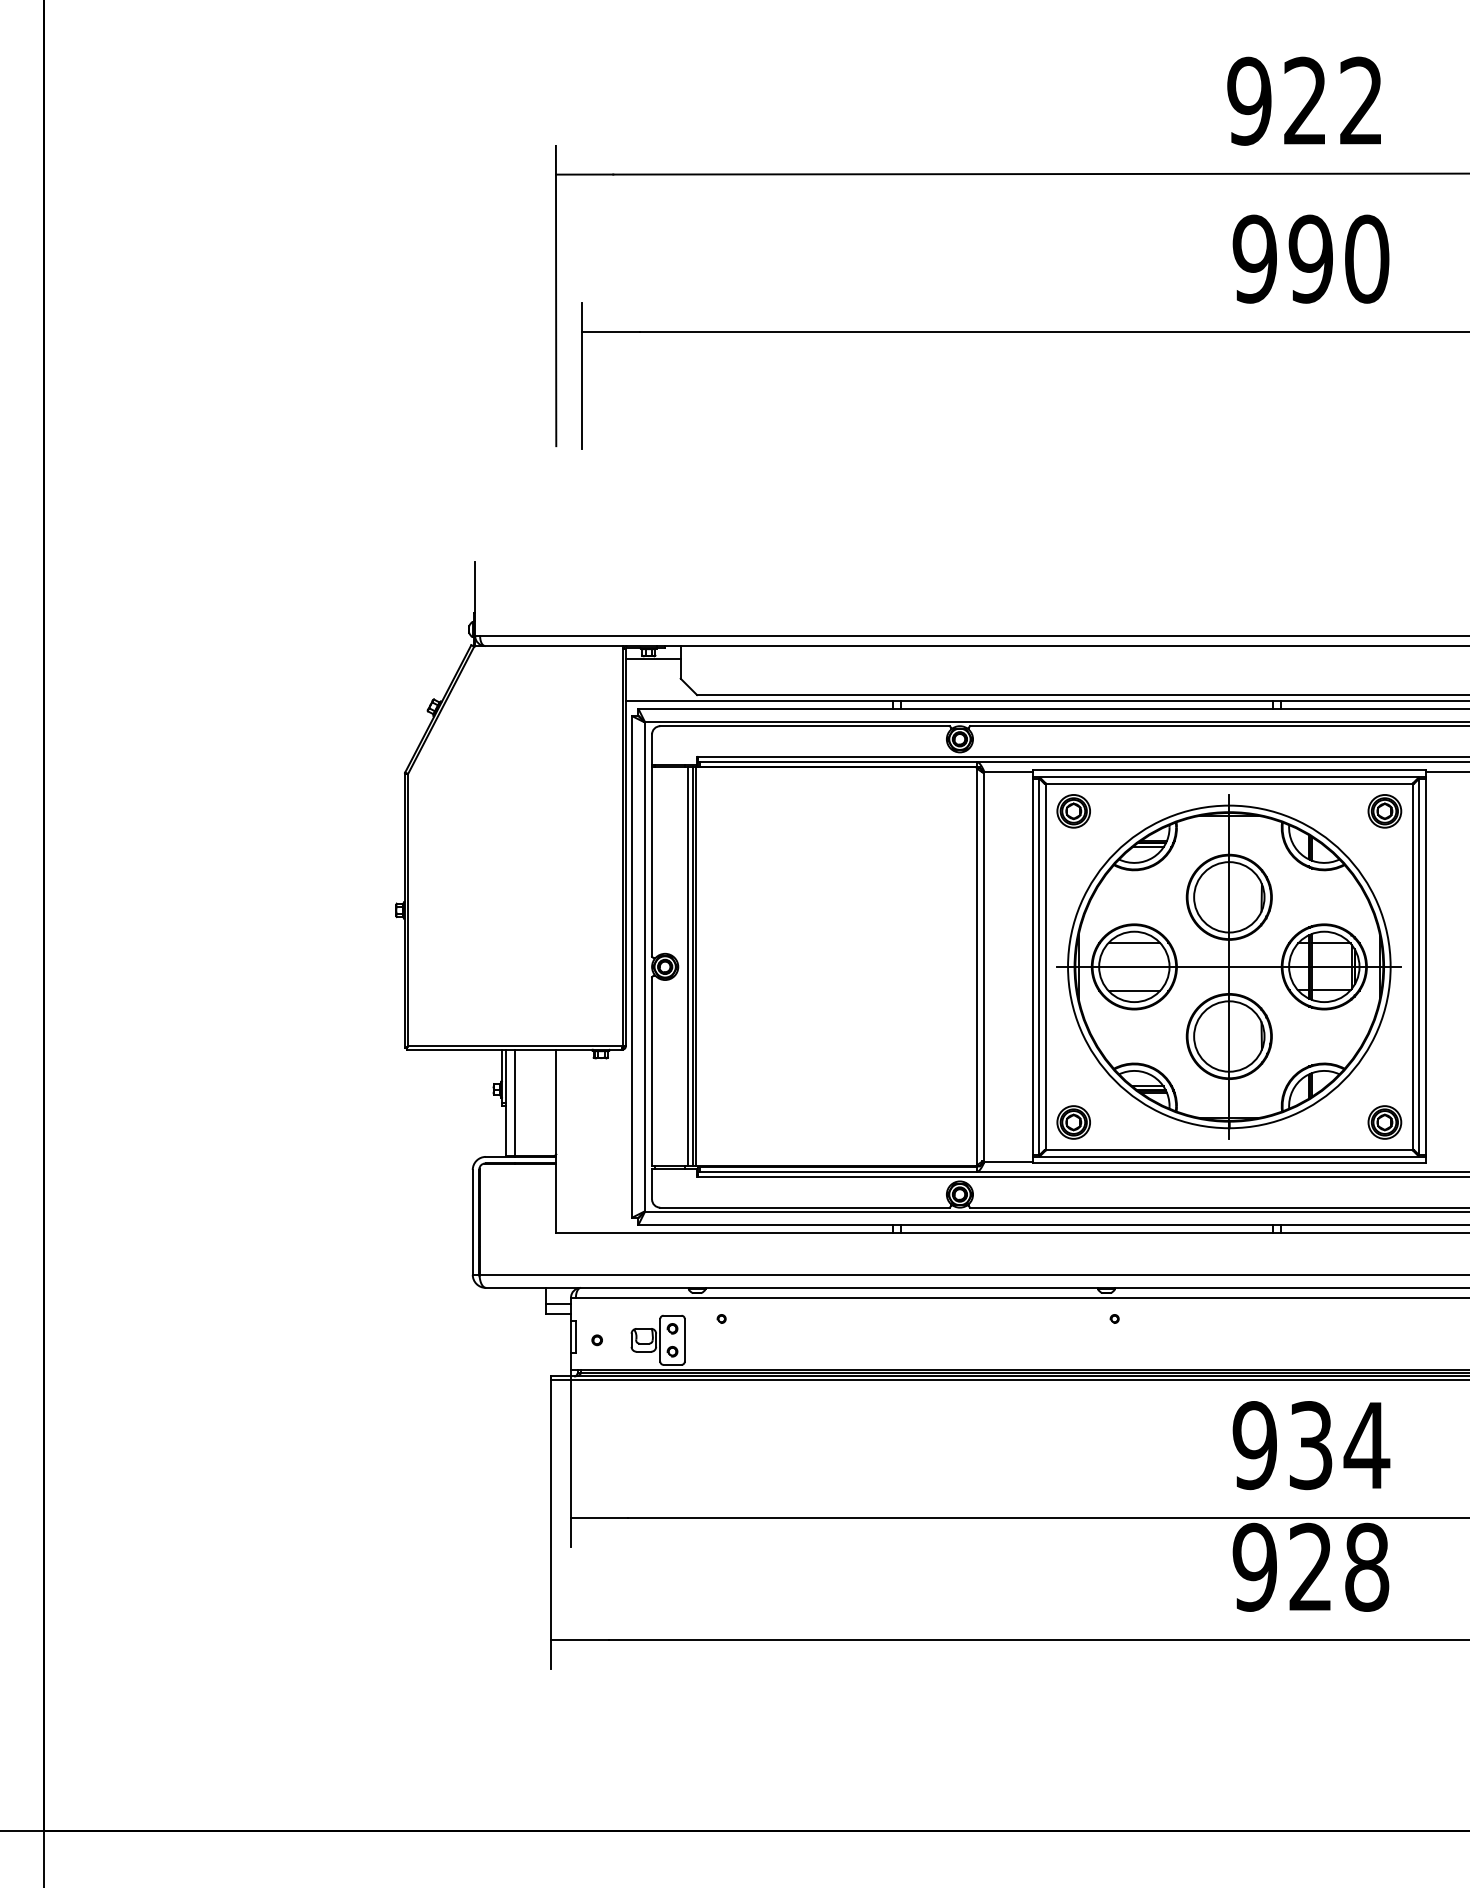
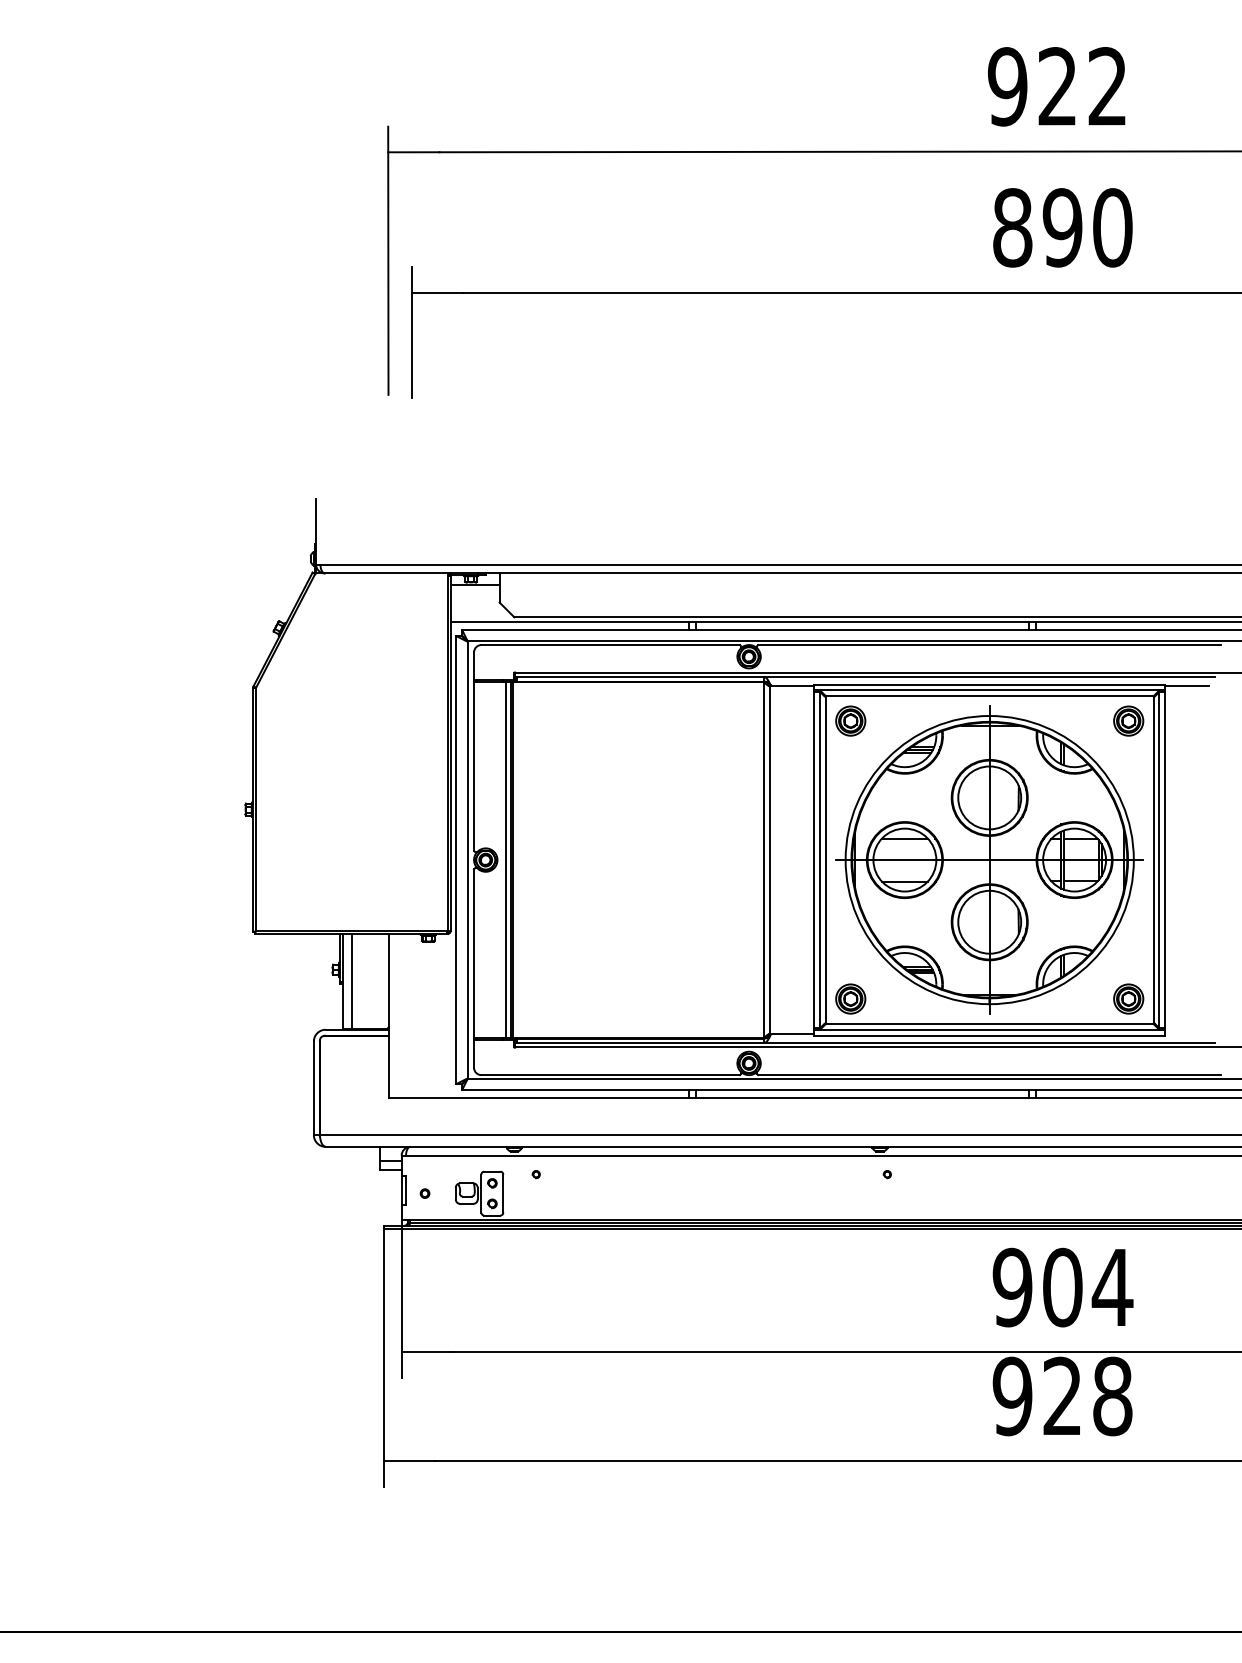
text: (1254, 258) -> (1012, 227), 990 -> 890
text: (1311, 1445) -> (1063, 1287), 934 -> 904

